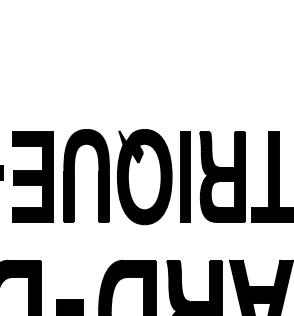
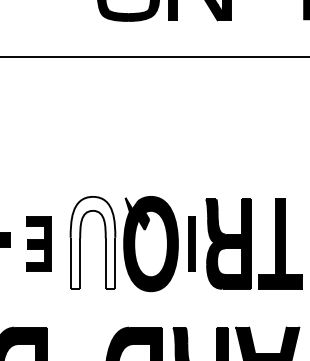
fill: (86, 175) -> (92, 242), removed
part: (32, 176) -> (38, 243), size x0.6
part: (185, 176) -> (191, 243), size x0.6

